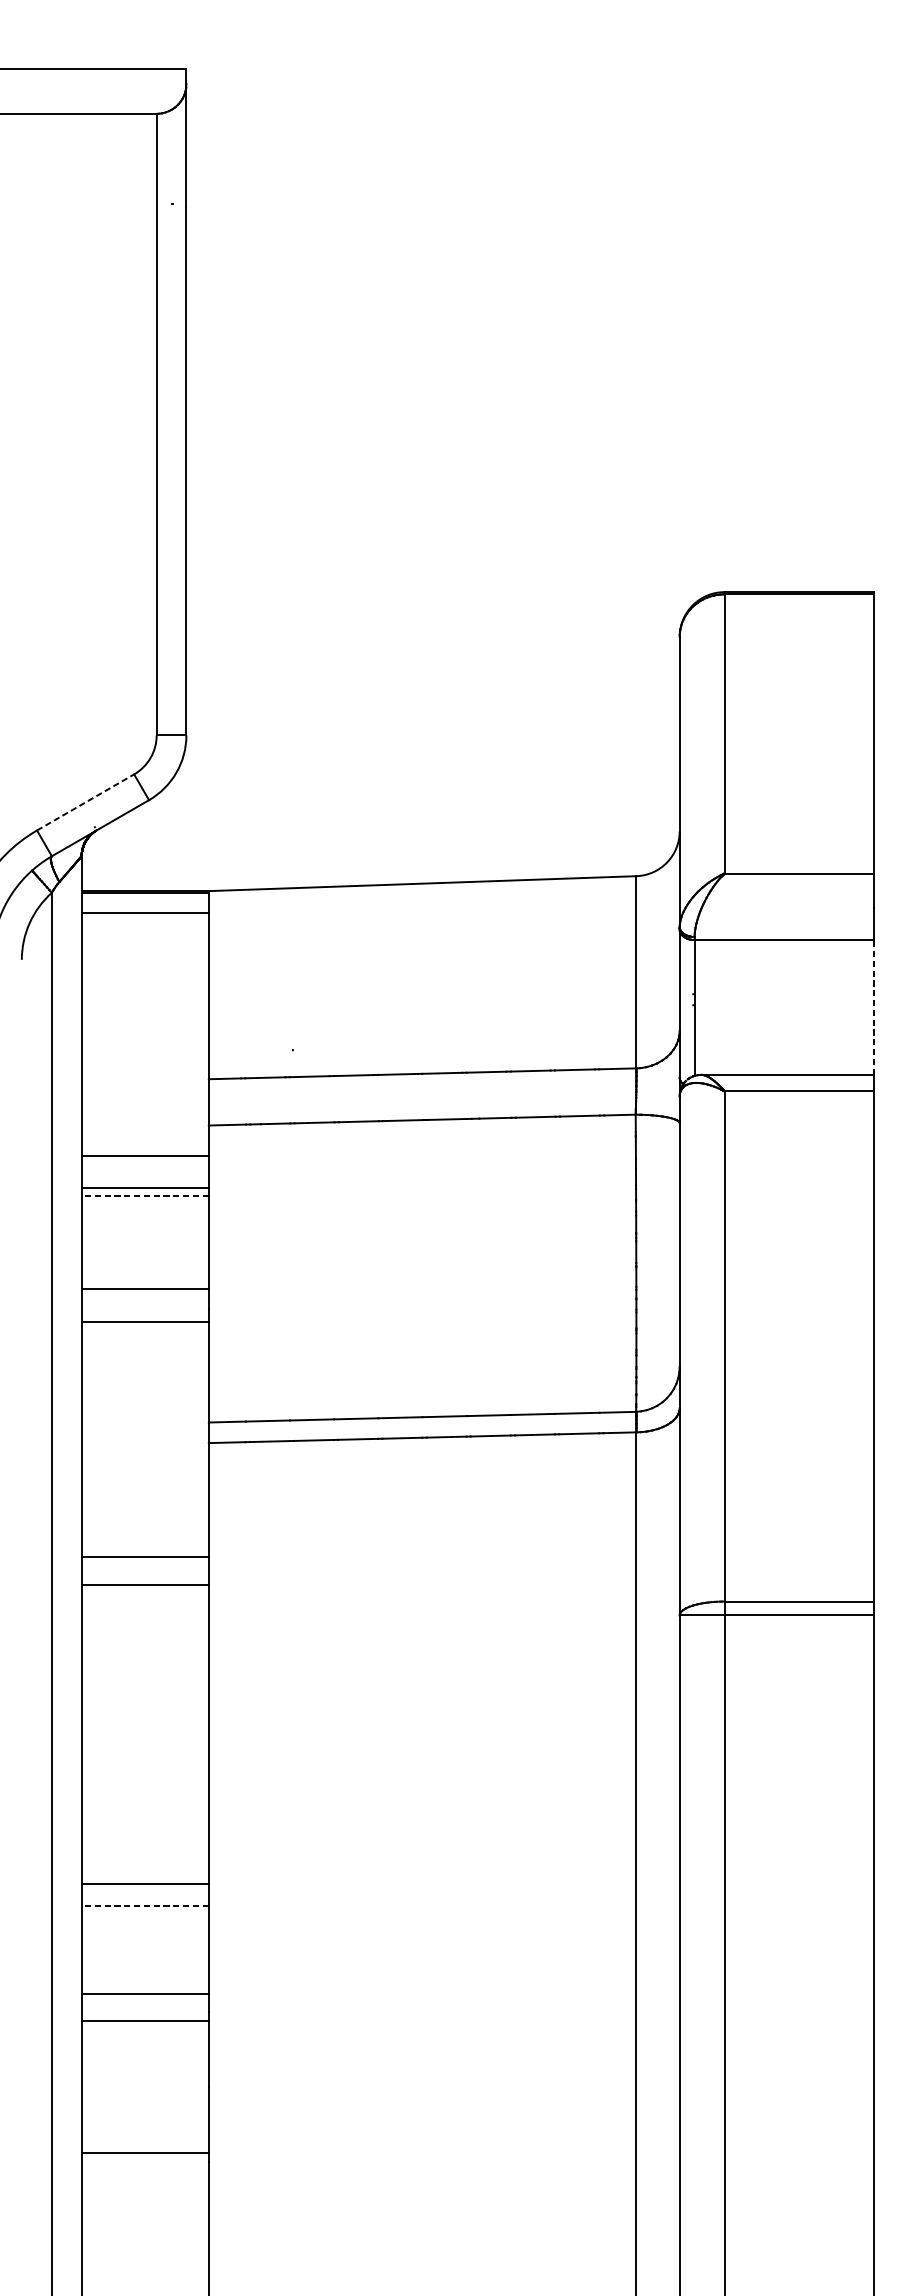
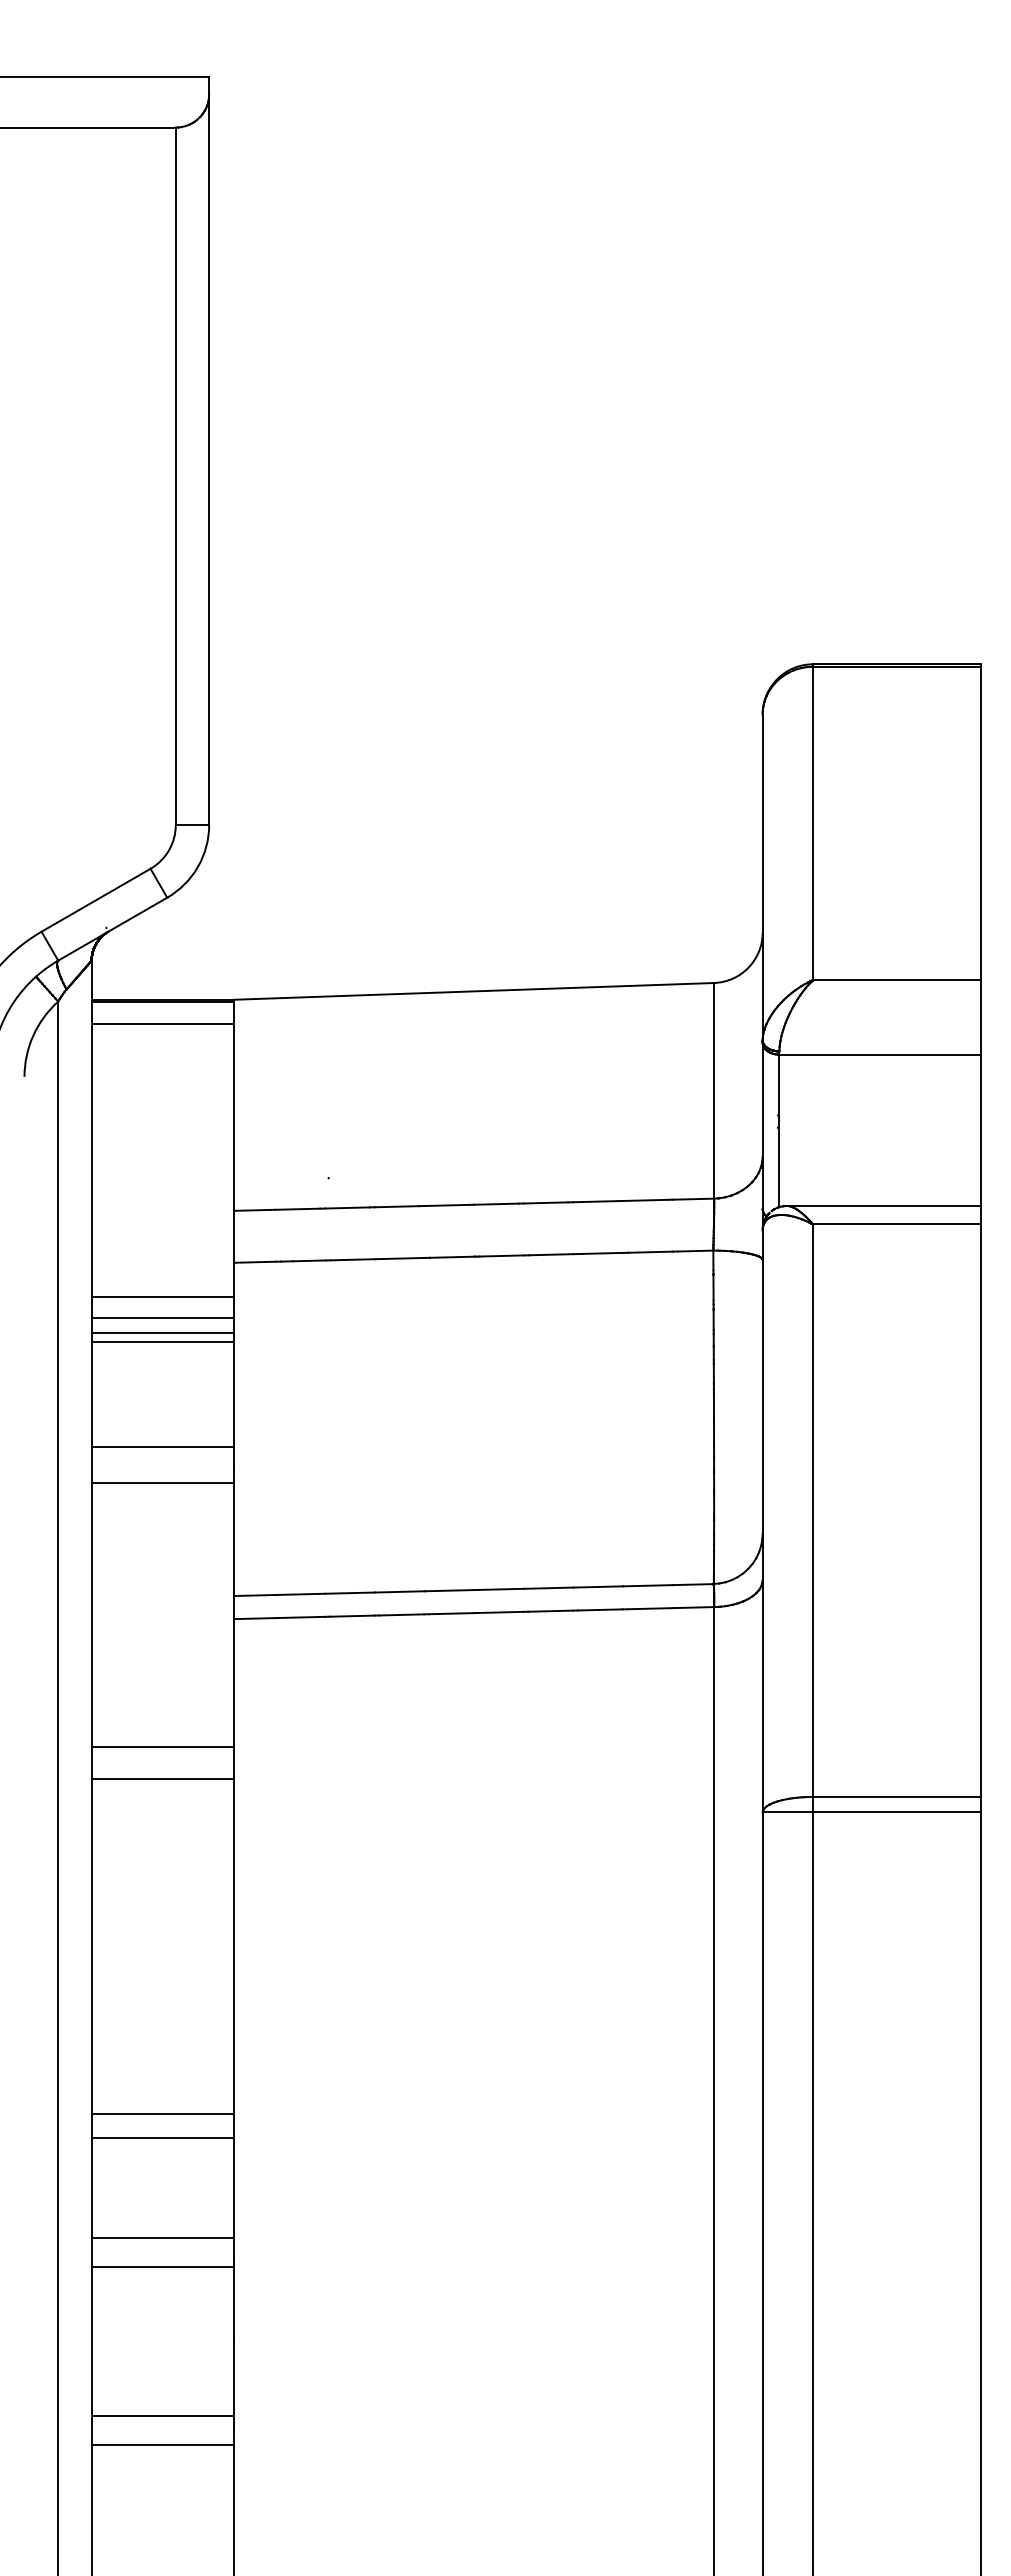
line: (85, 802) -> (96, 900), dashed -> solid
line: (873, 1007) -> (980, 1130), dashed -> solid
line: (144, 1175) -> (162, 1318), added
line: (144, 1195) -> (162, 1341), dashed -> solid
line: (144, 1905) -> (162, 2138), dashed -> solid
line: (144, 2179) -> (162, 2445), added

